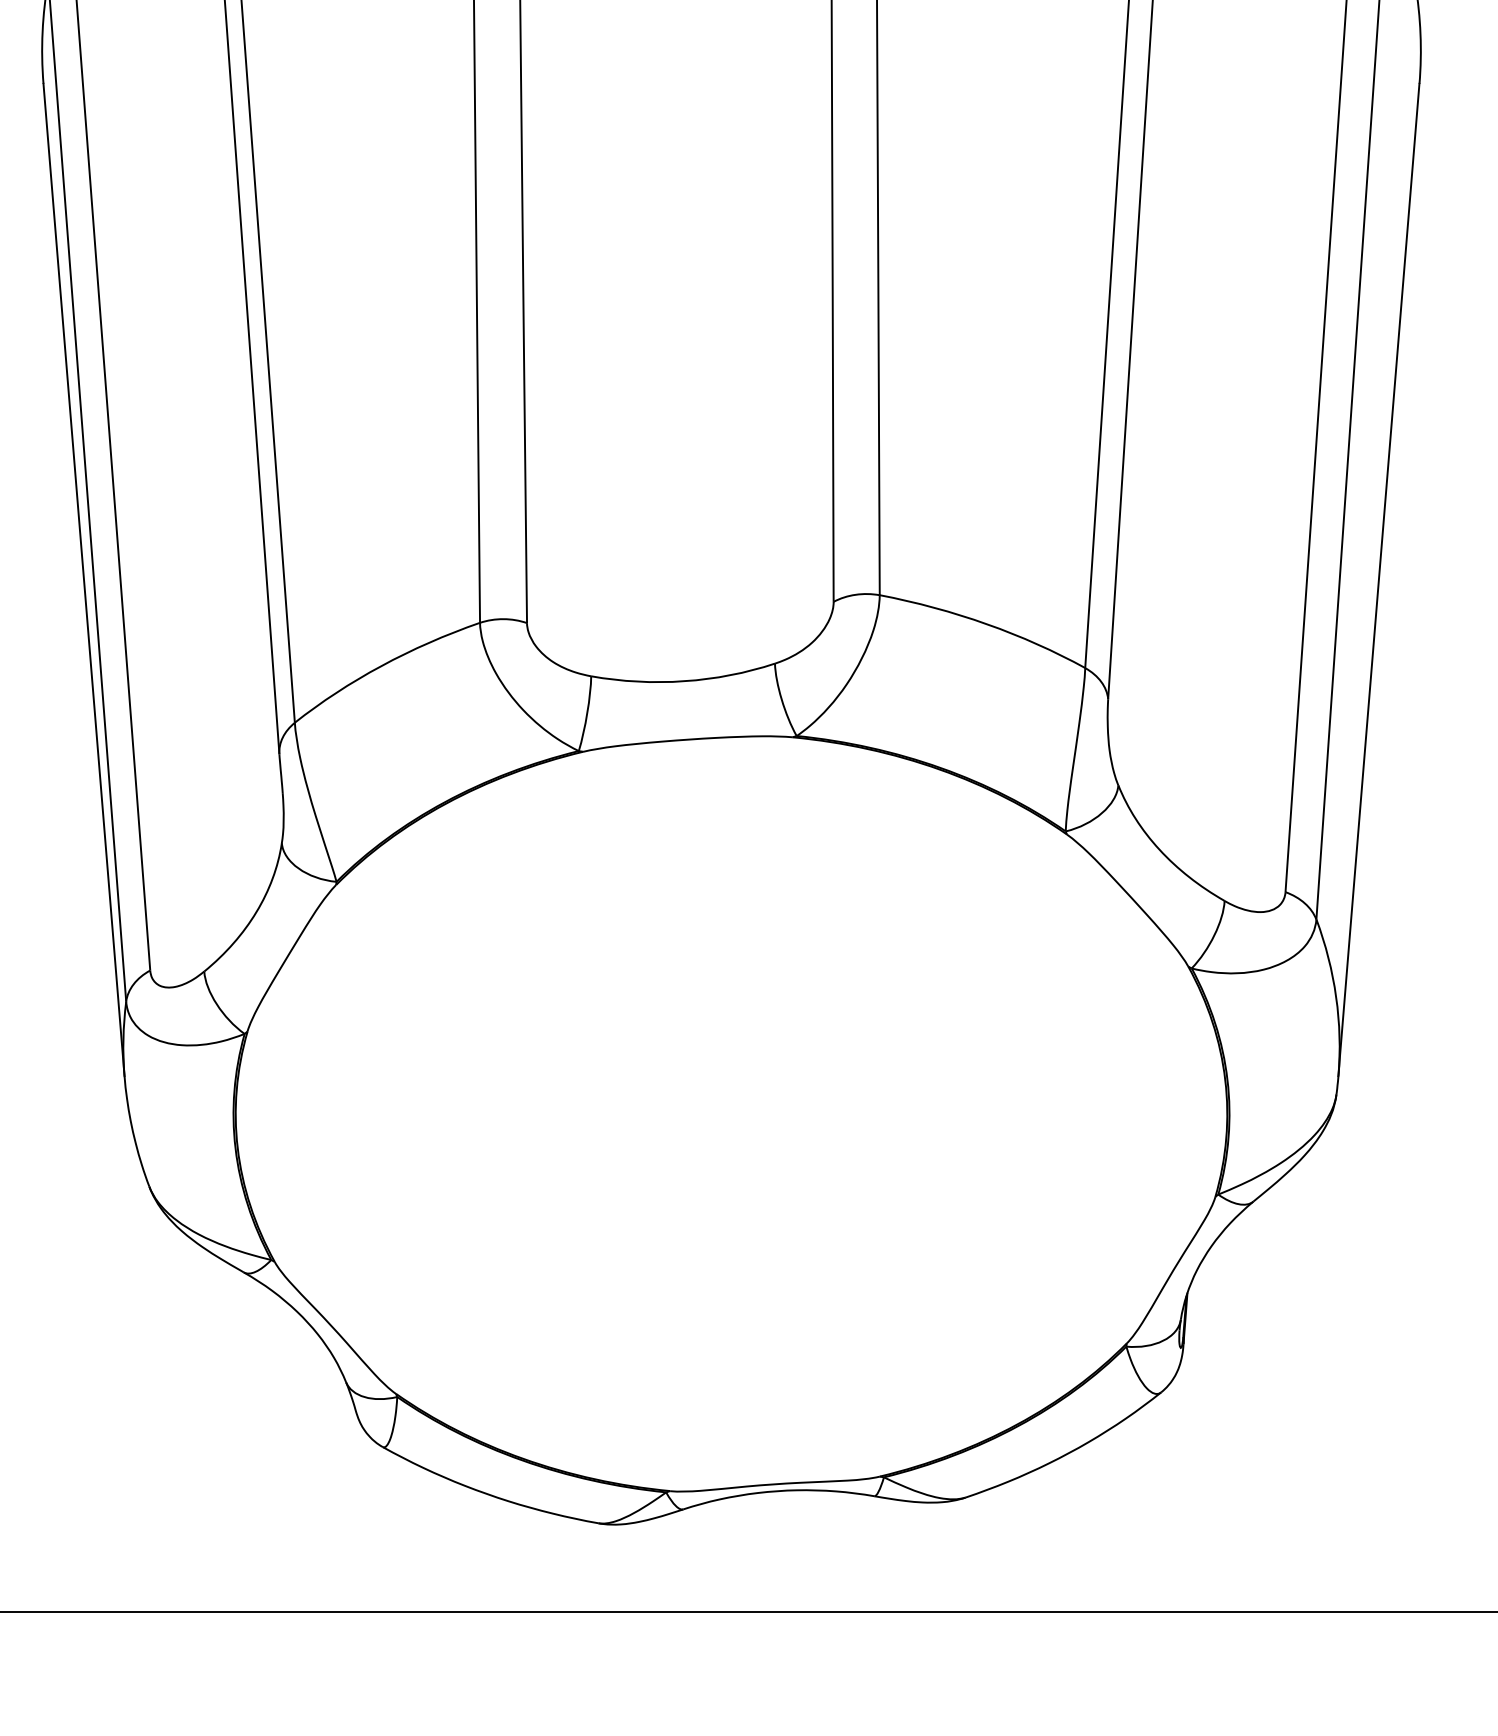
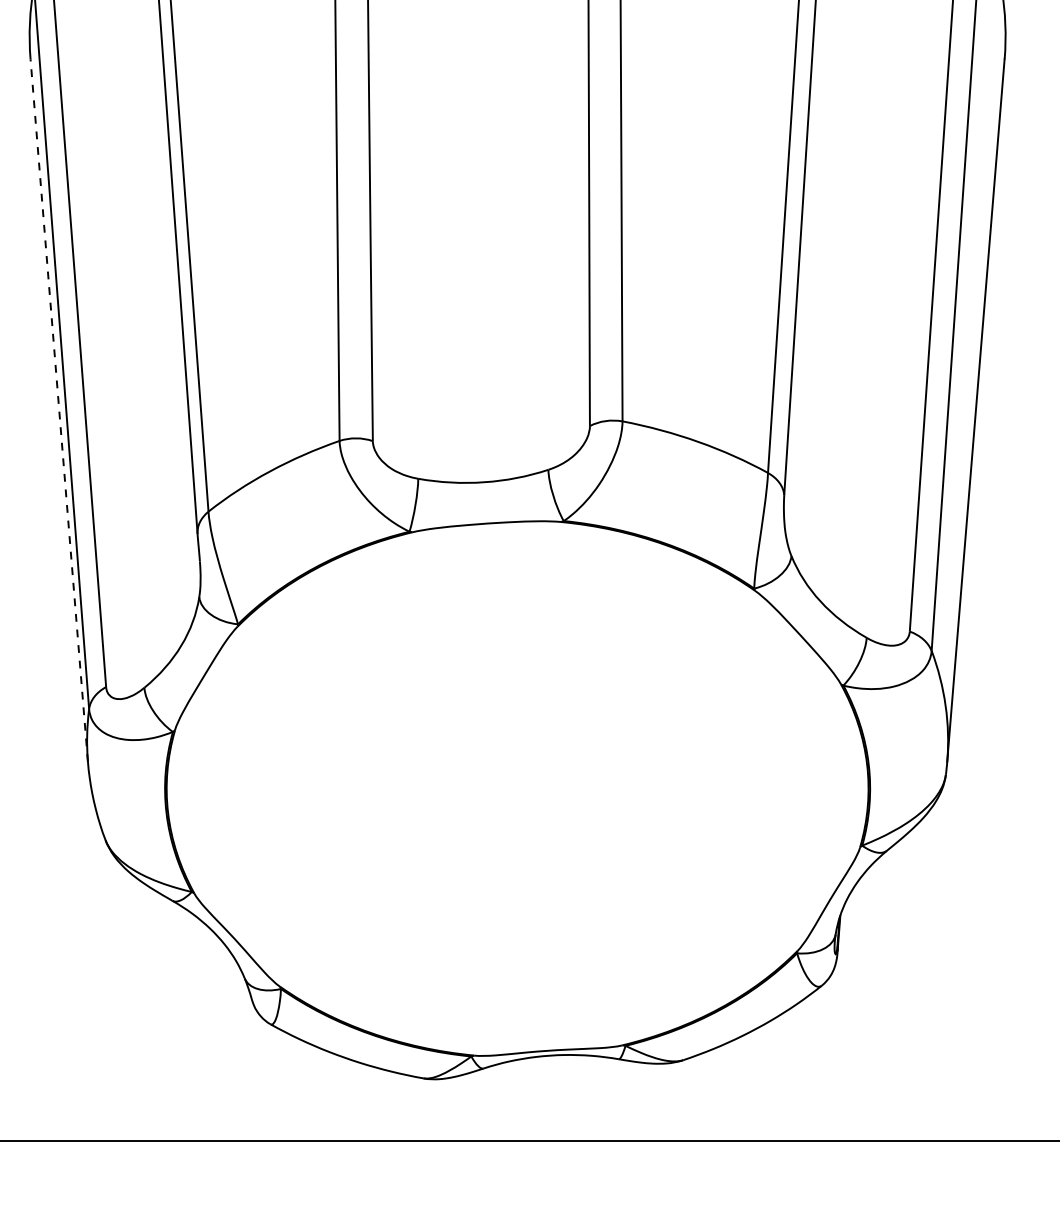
line: (84, 579) -> (59, 410), solid -> dashed

